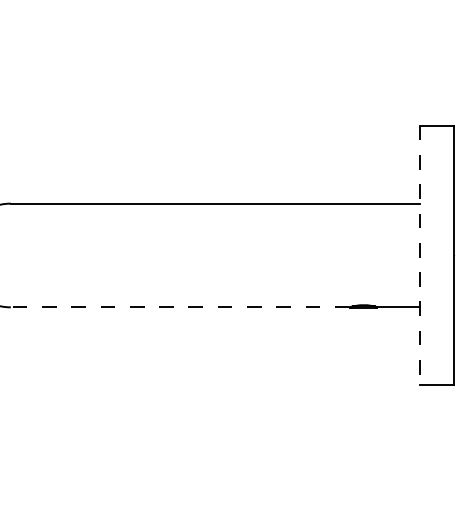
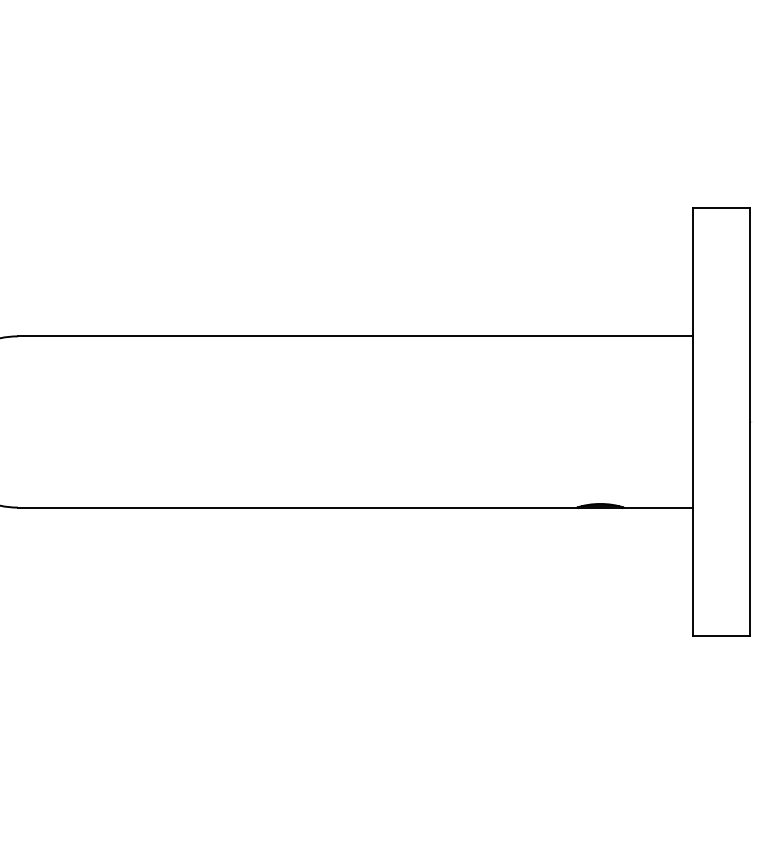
line: (419, 255) -> (692, 422), dashed -> solid
line: (179, 307) -> (296, 507), dashed -> solid

